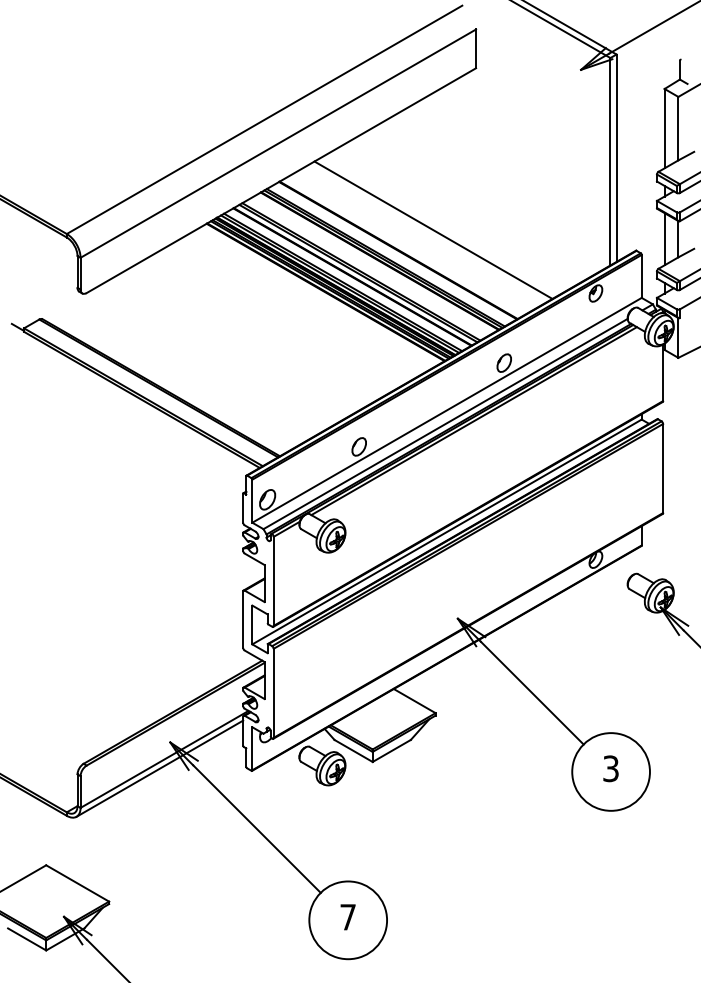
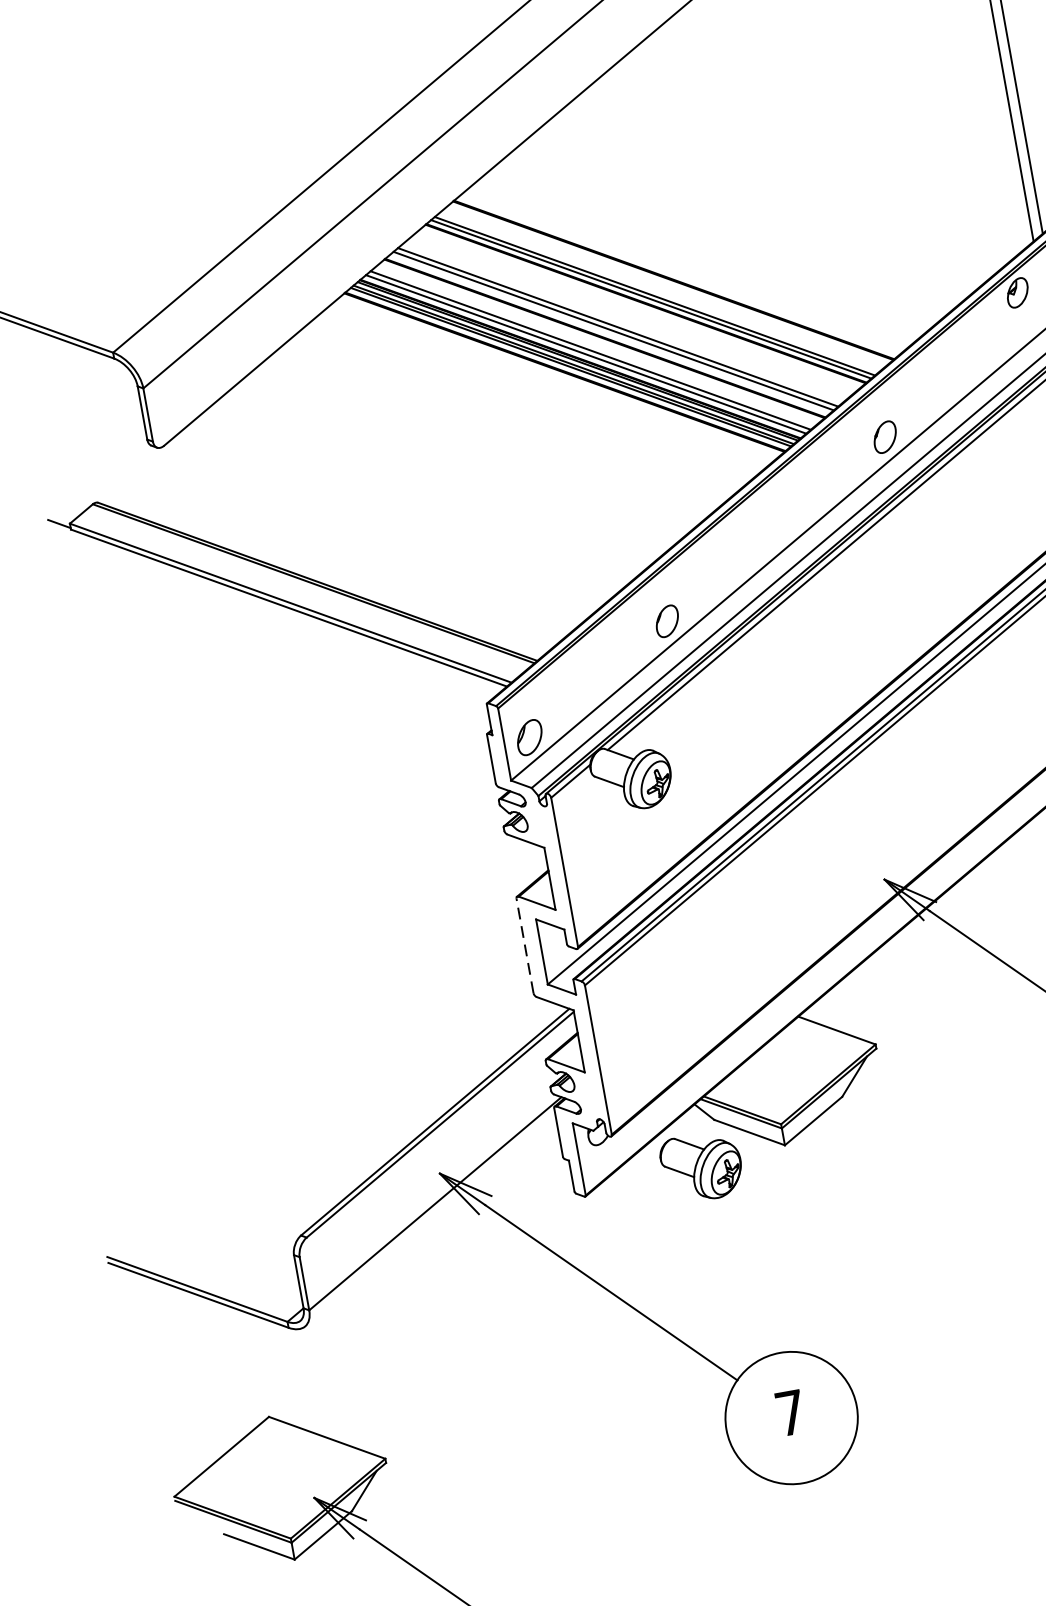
line: (433, 229) -> (726, 234), removed
line: (243, 619) -> (525, 945), solid -> dashed
line: (159, 768) -> (429, 1220), removed

